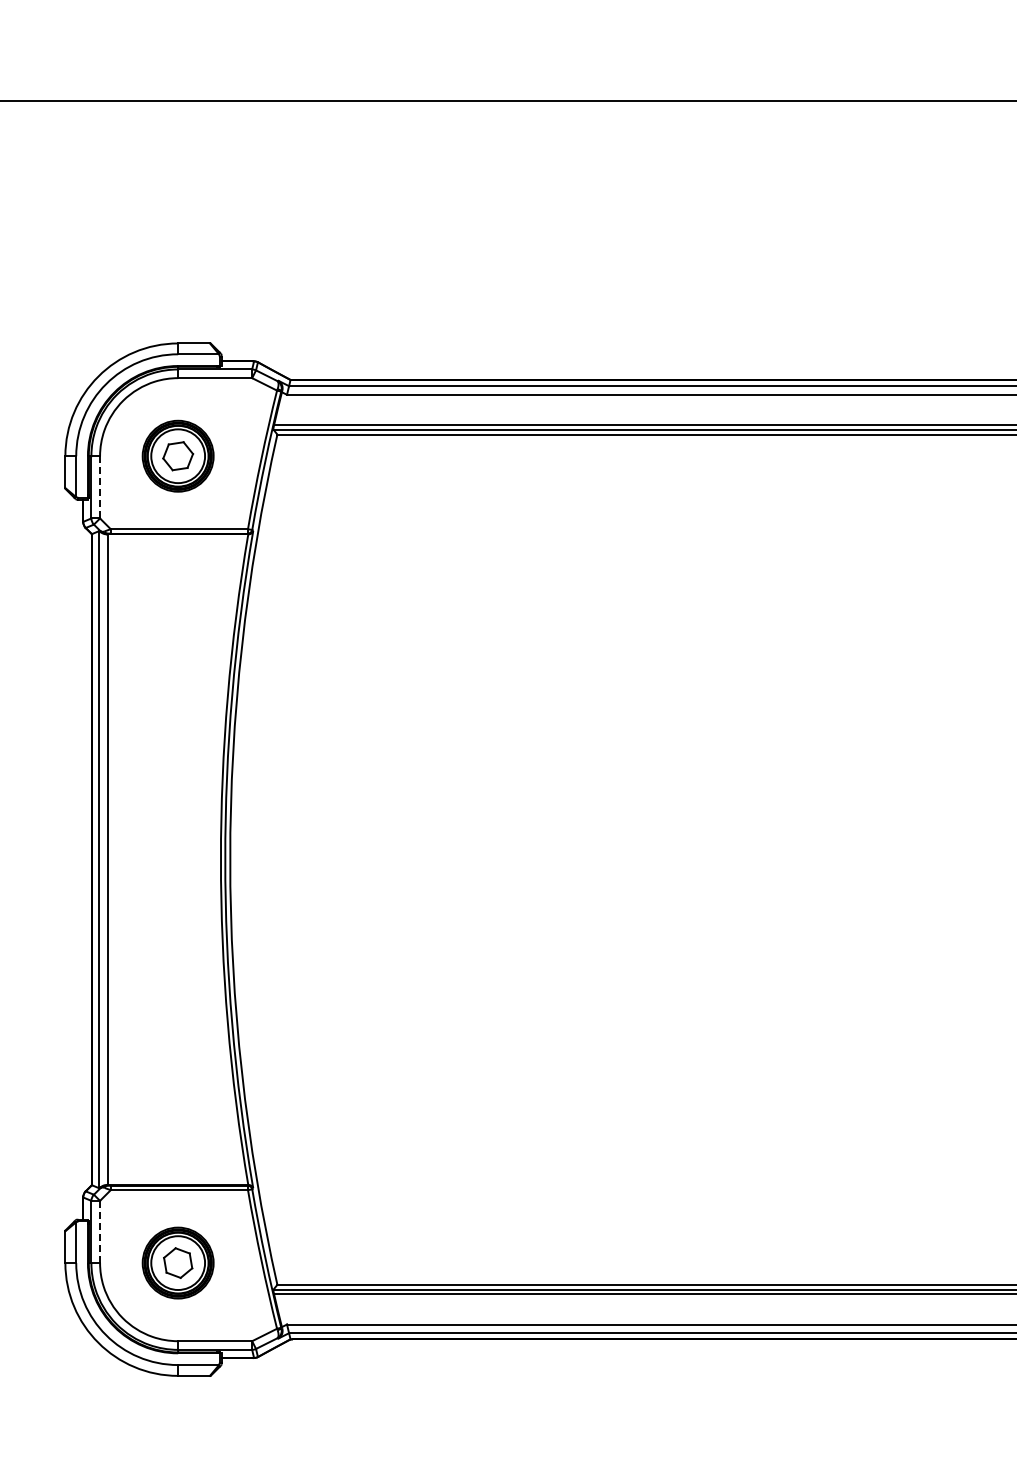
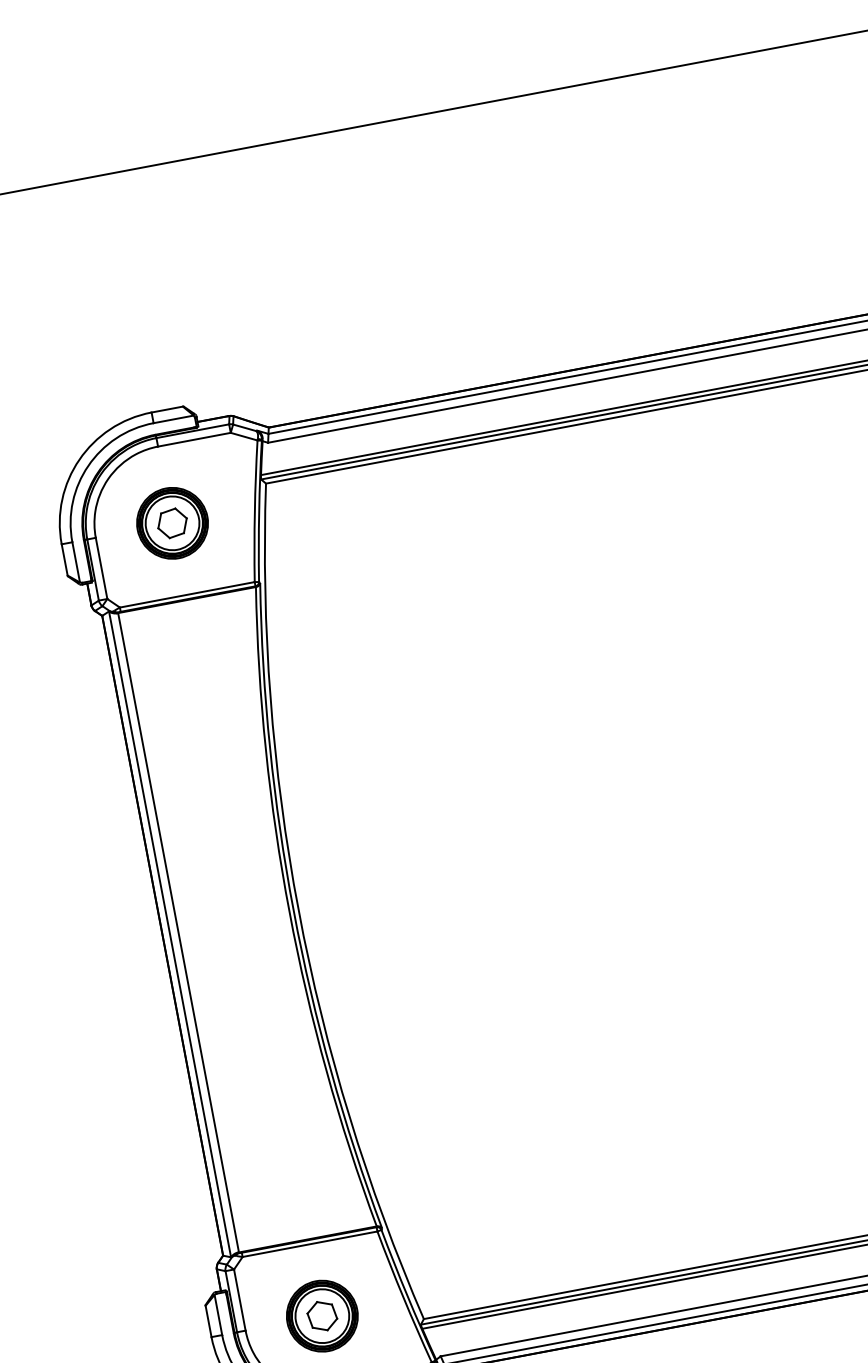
line: (100, 486) -> (101, 567), dashed -> solid
line: (100, 1231) -> (240, 1299), dashed -> solid

